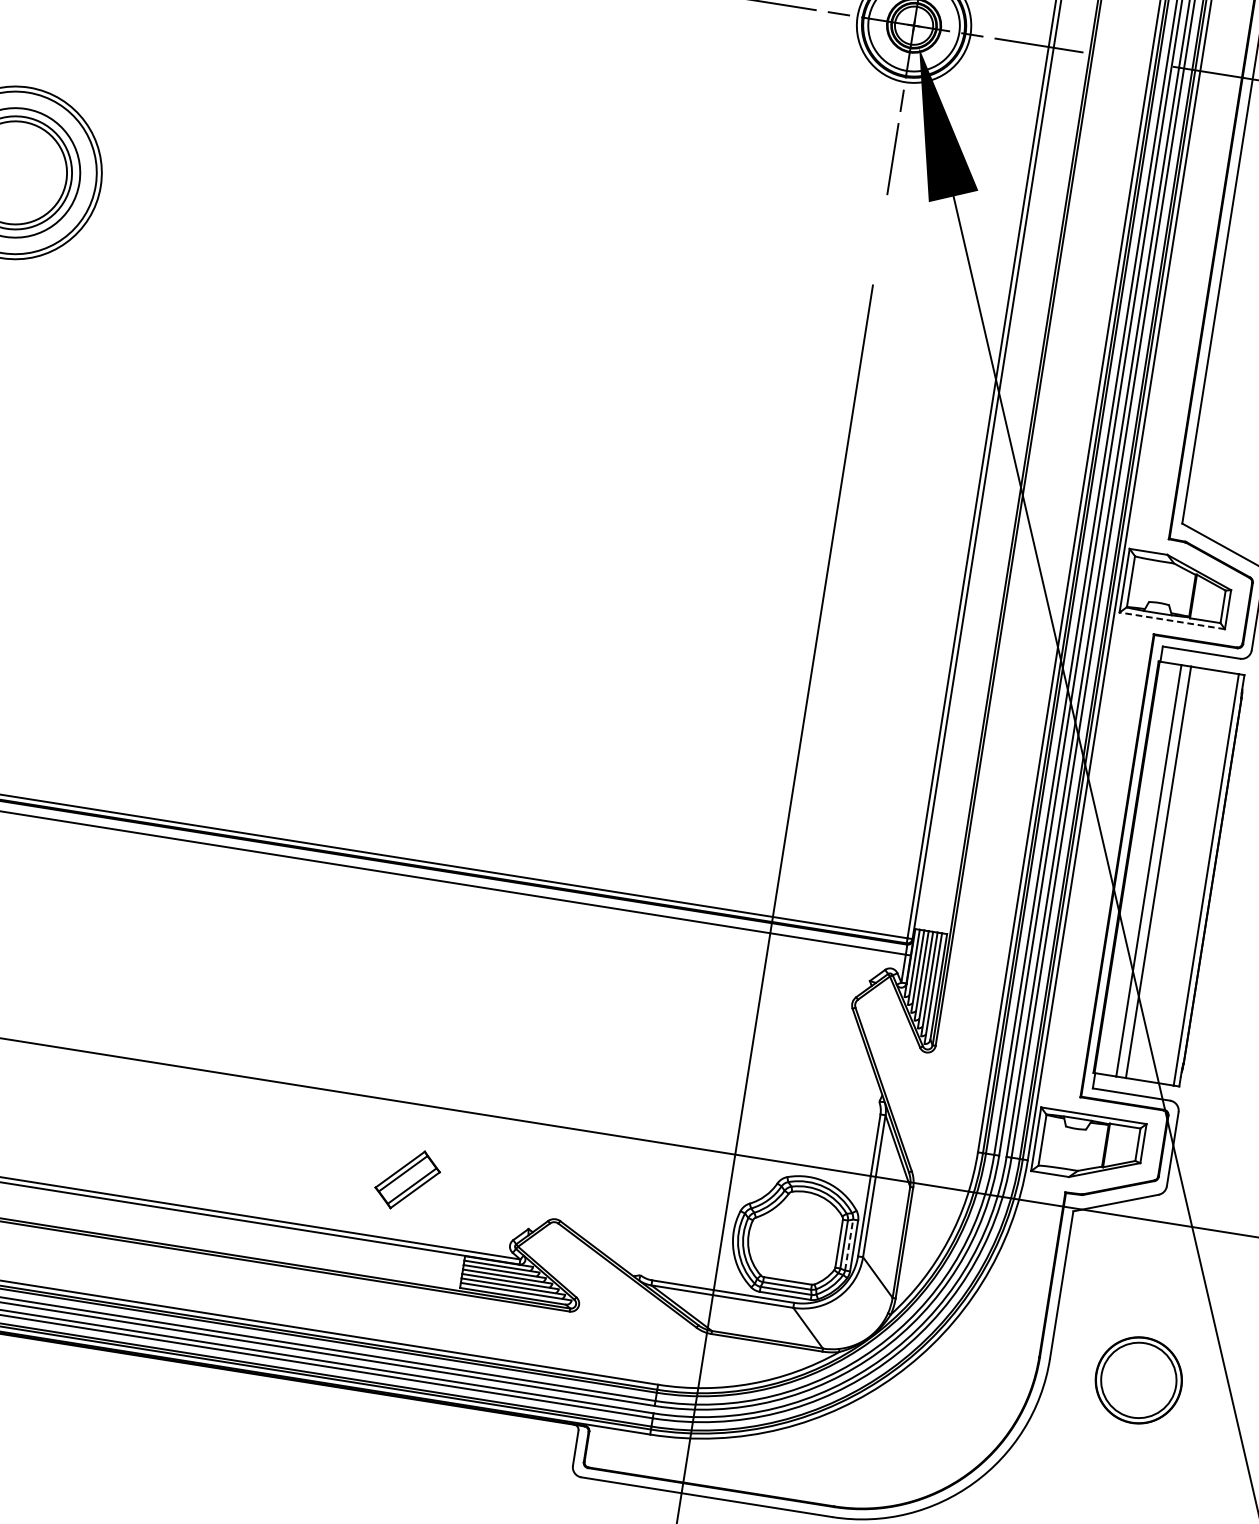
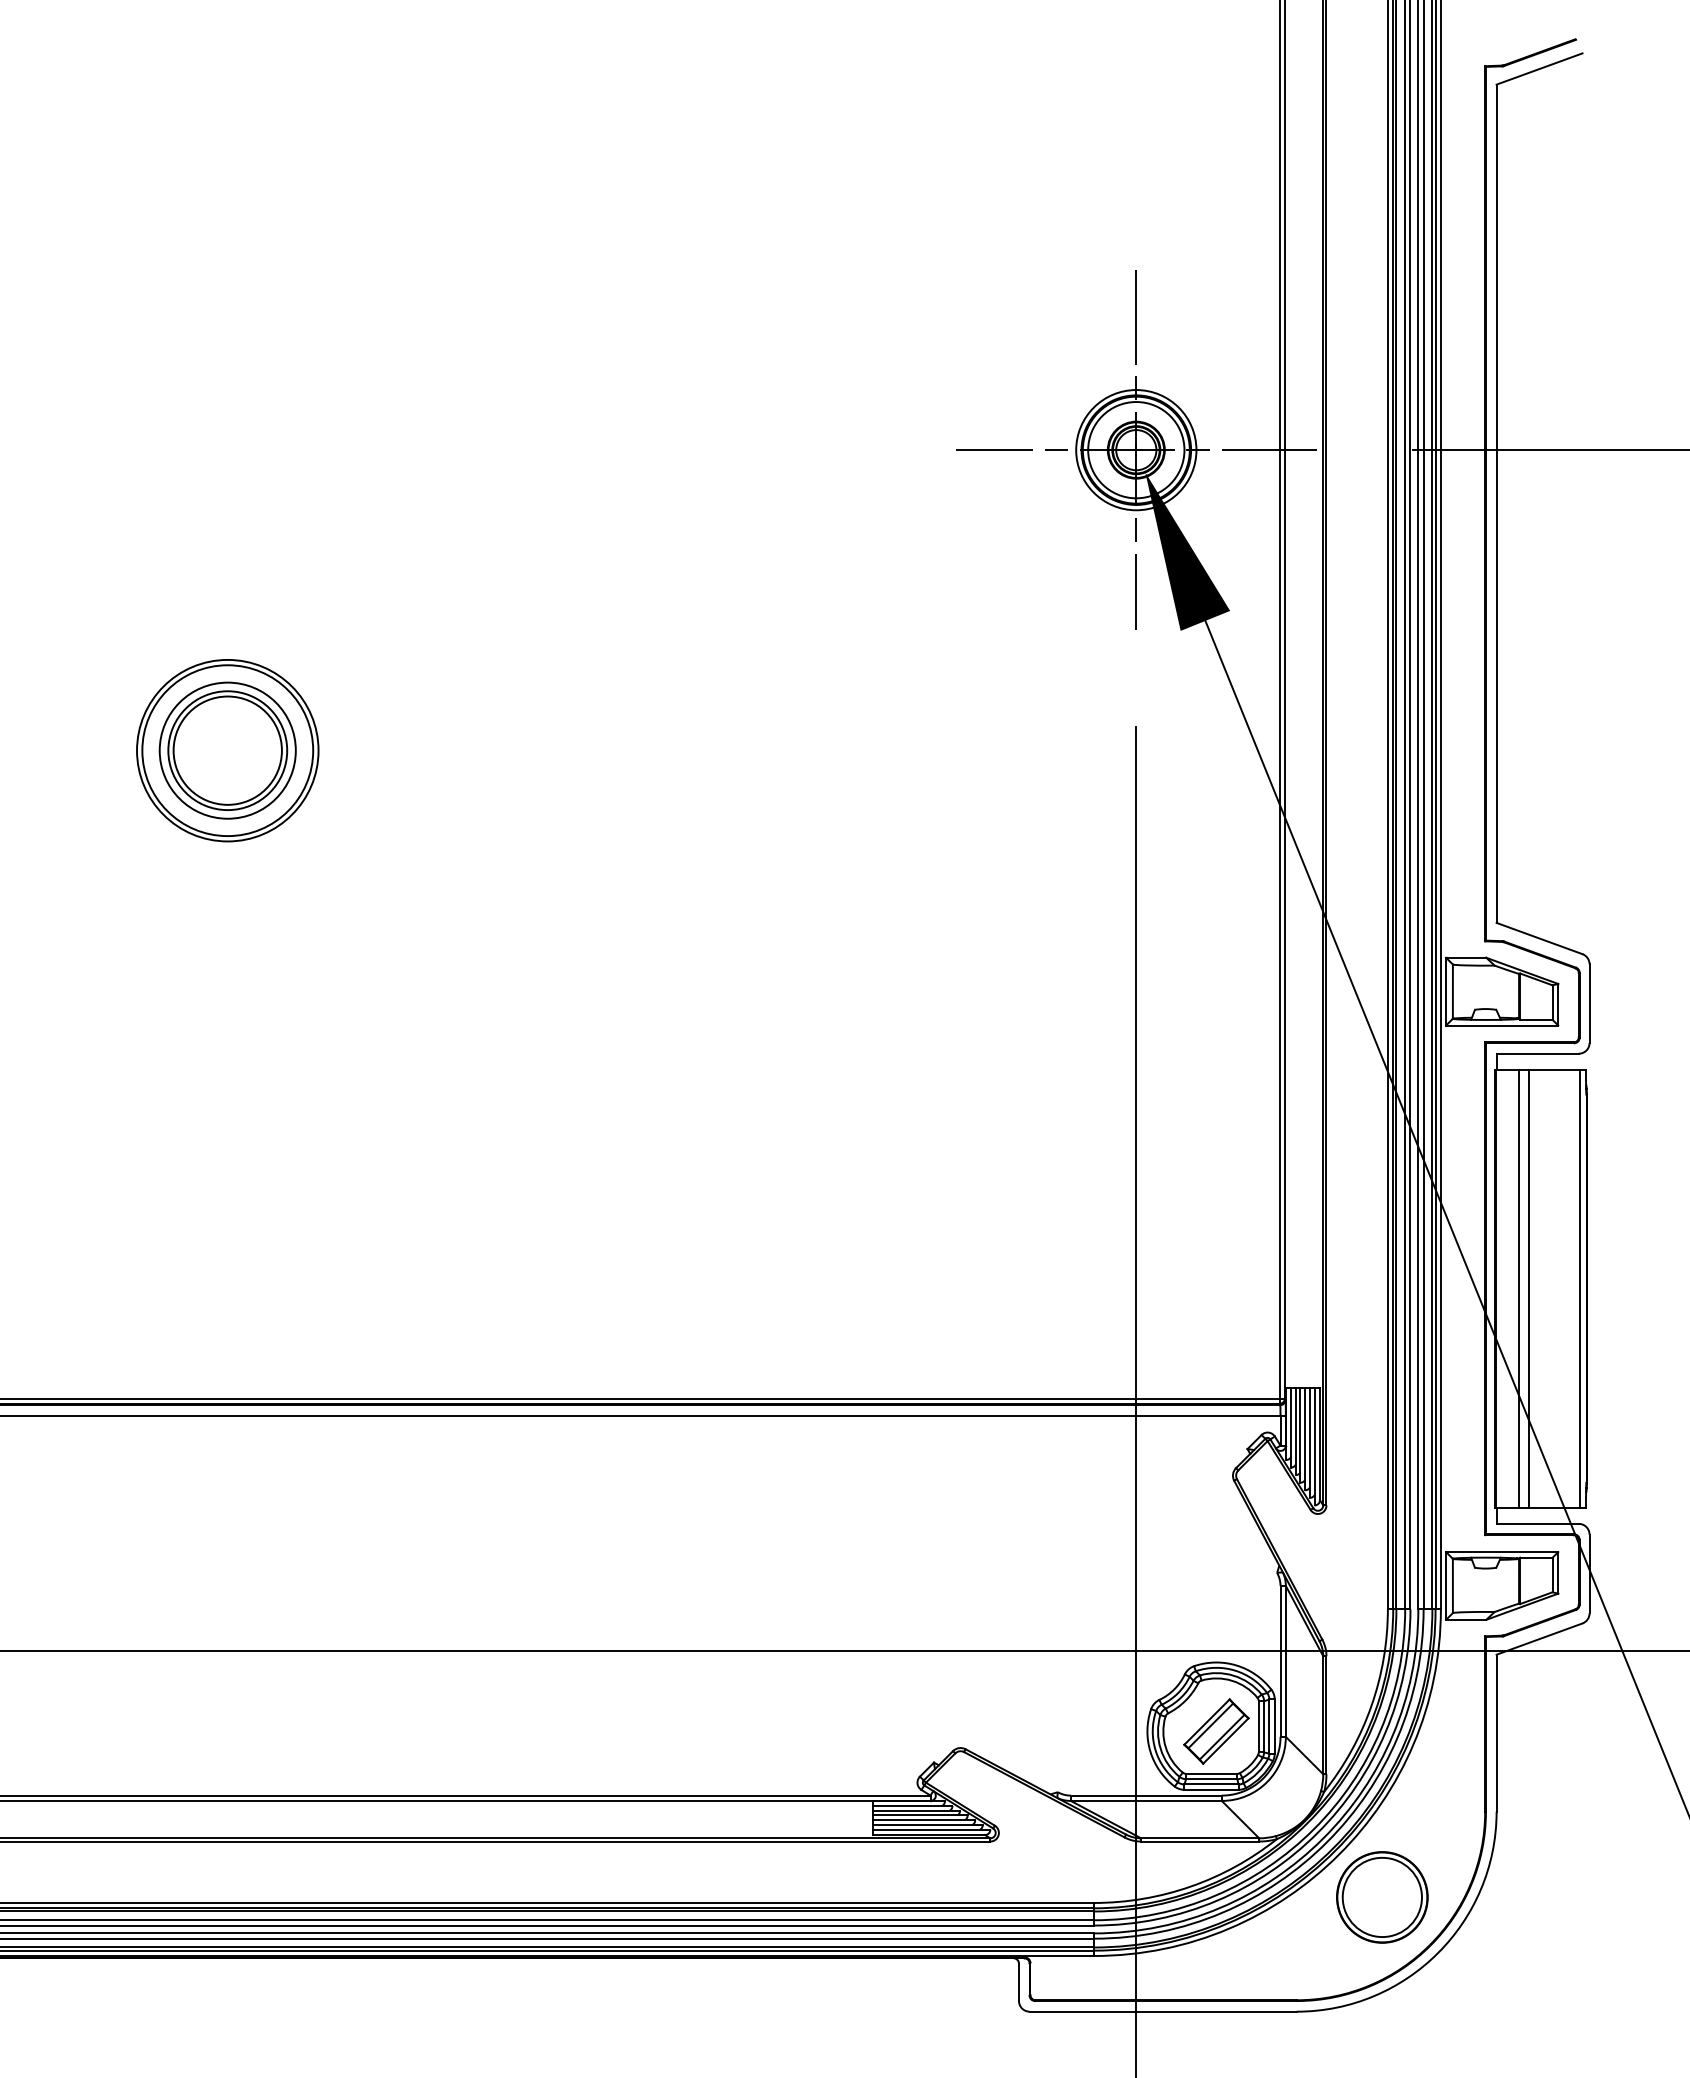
line: (1171, 620) -> (1501, 1025), dashed -> solid
part: (407, 1179) -> (1216, 1731), moved
line: (849, 1245) -> (1269, 1726), dashed -> solid
part: (1138, 1380) -> (1382, 1897), moved

